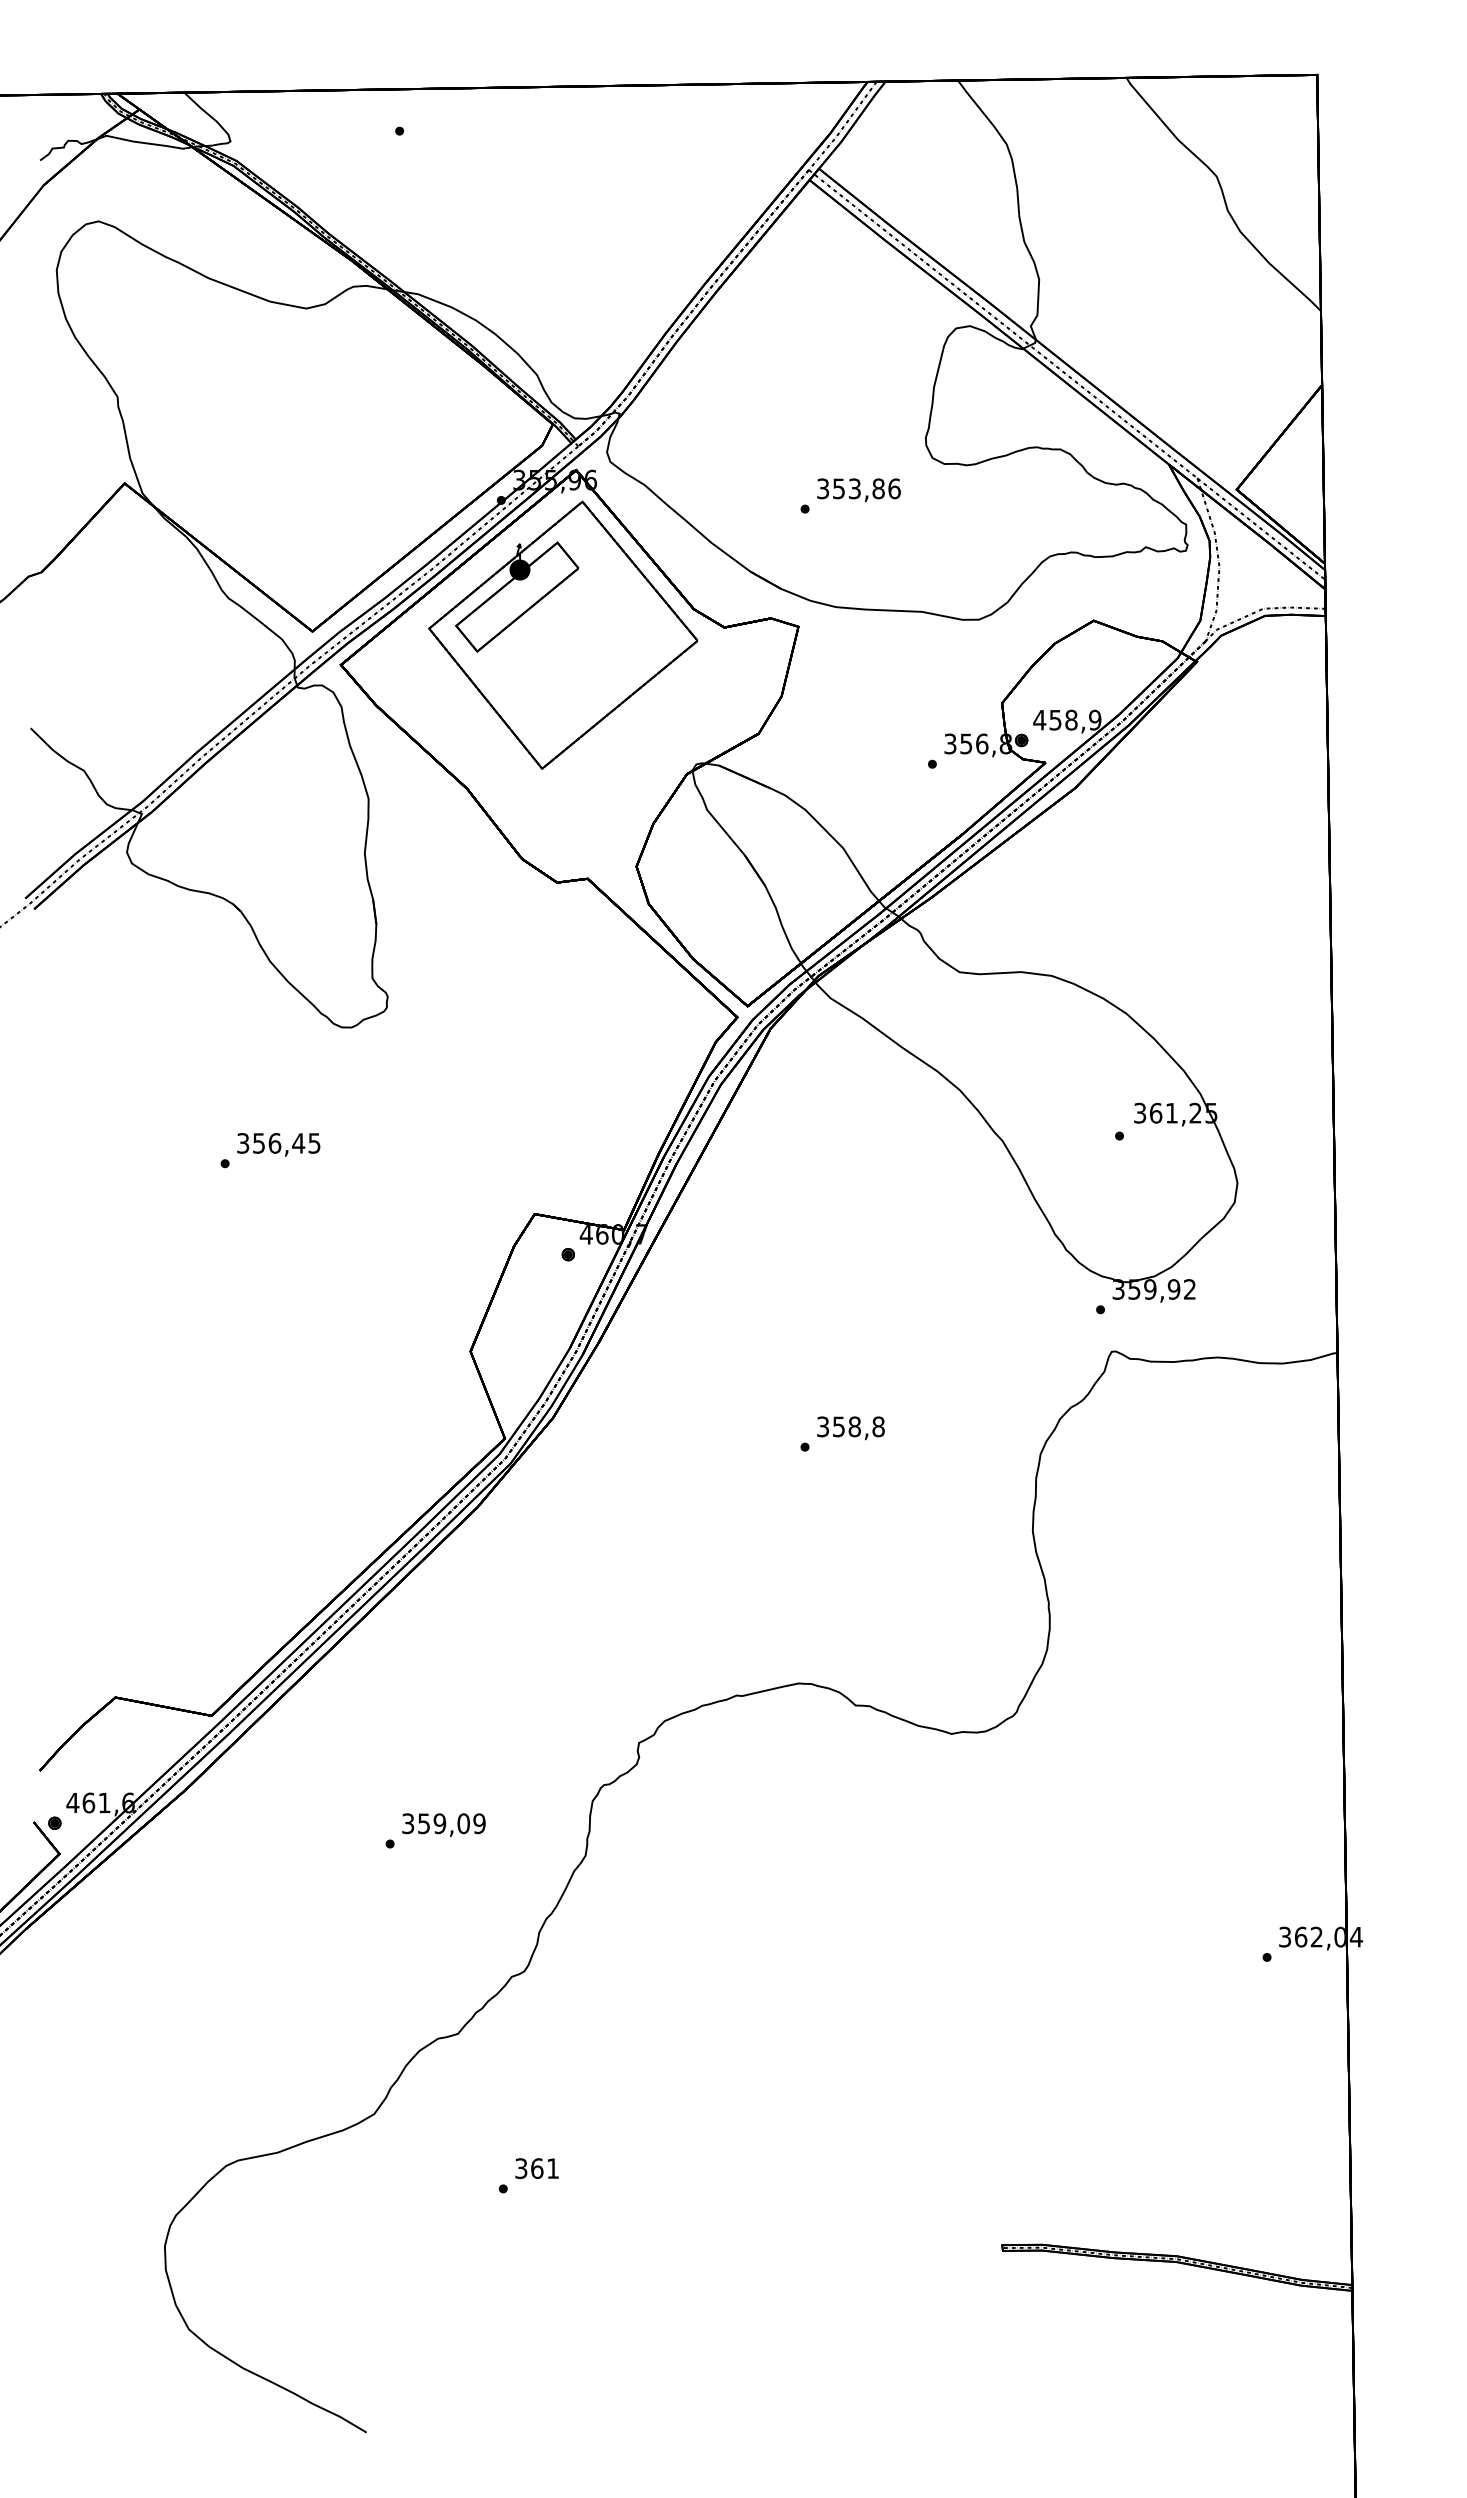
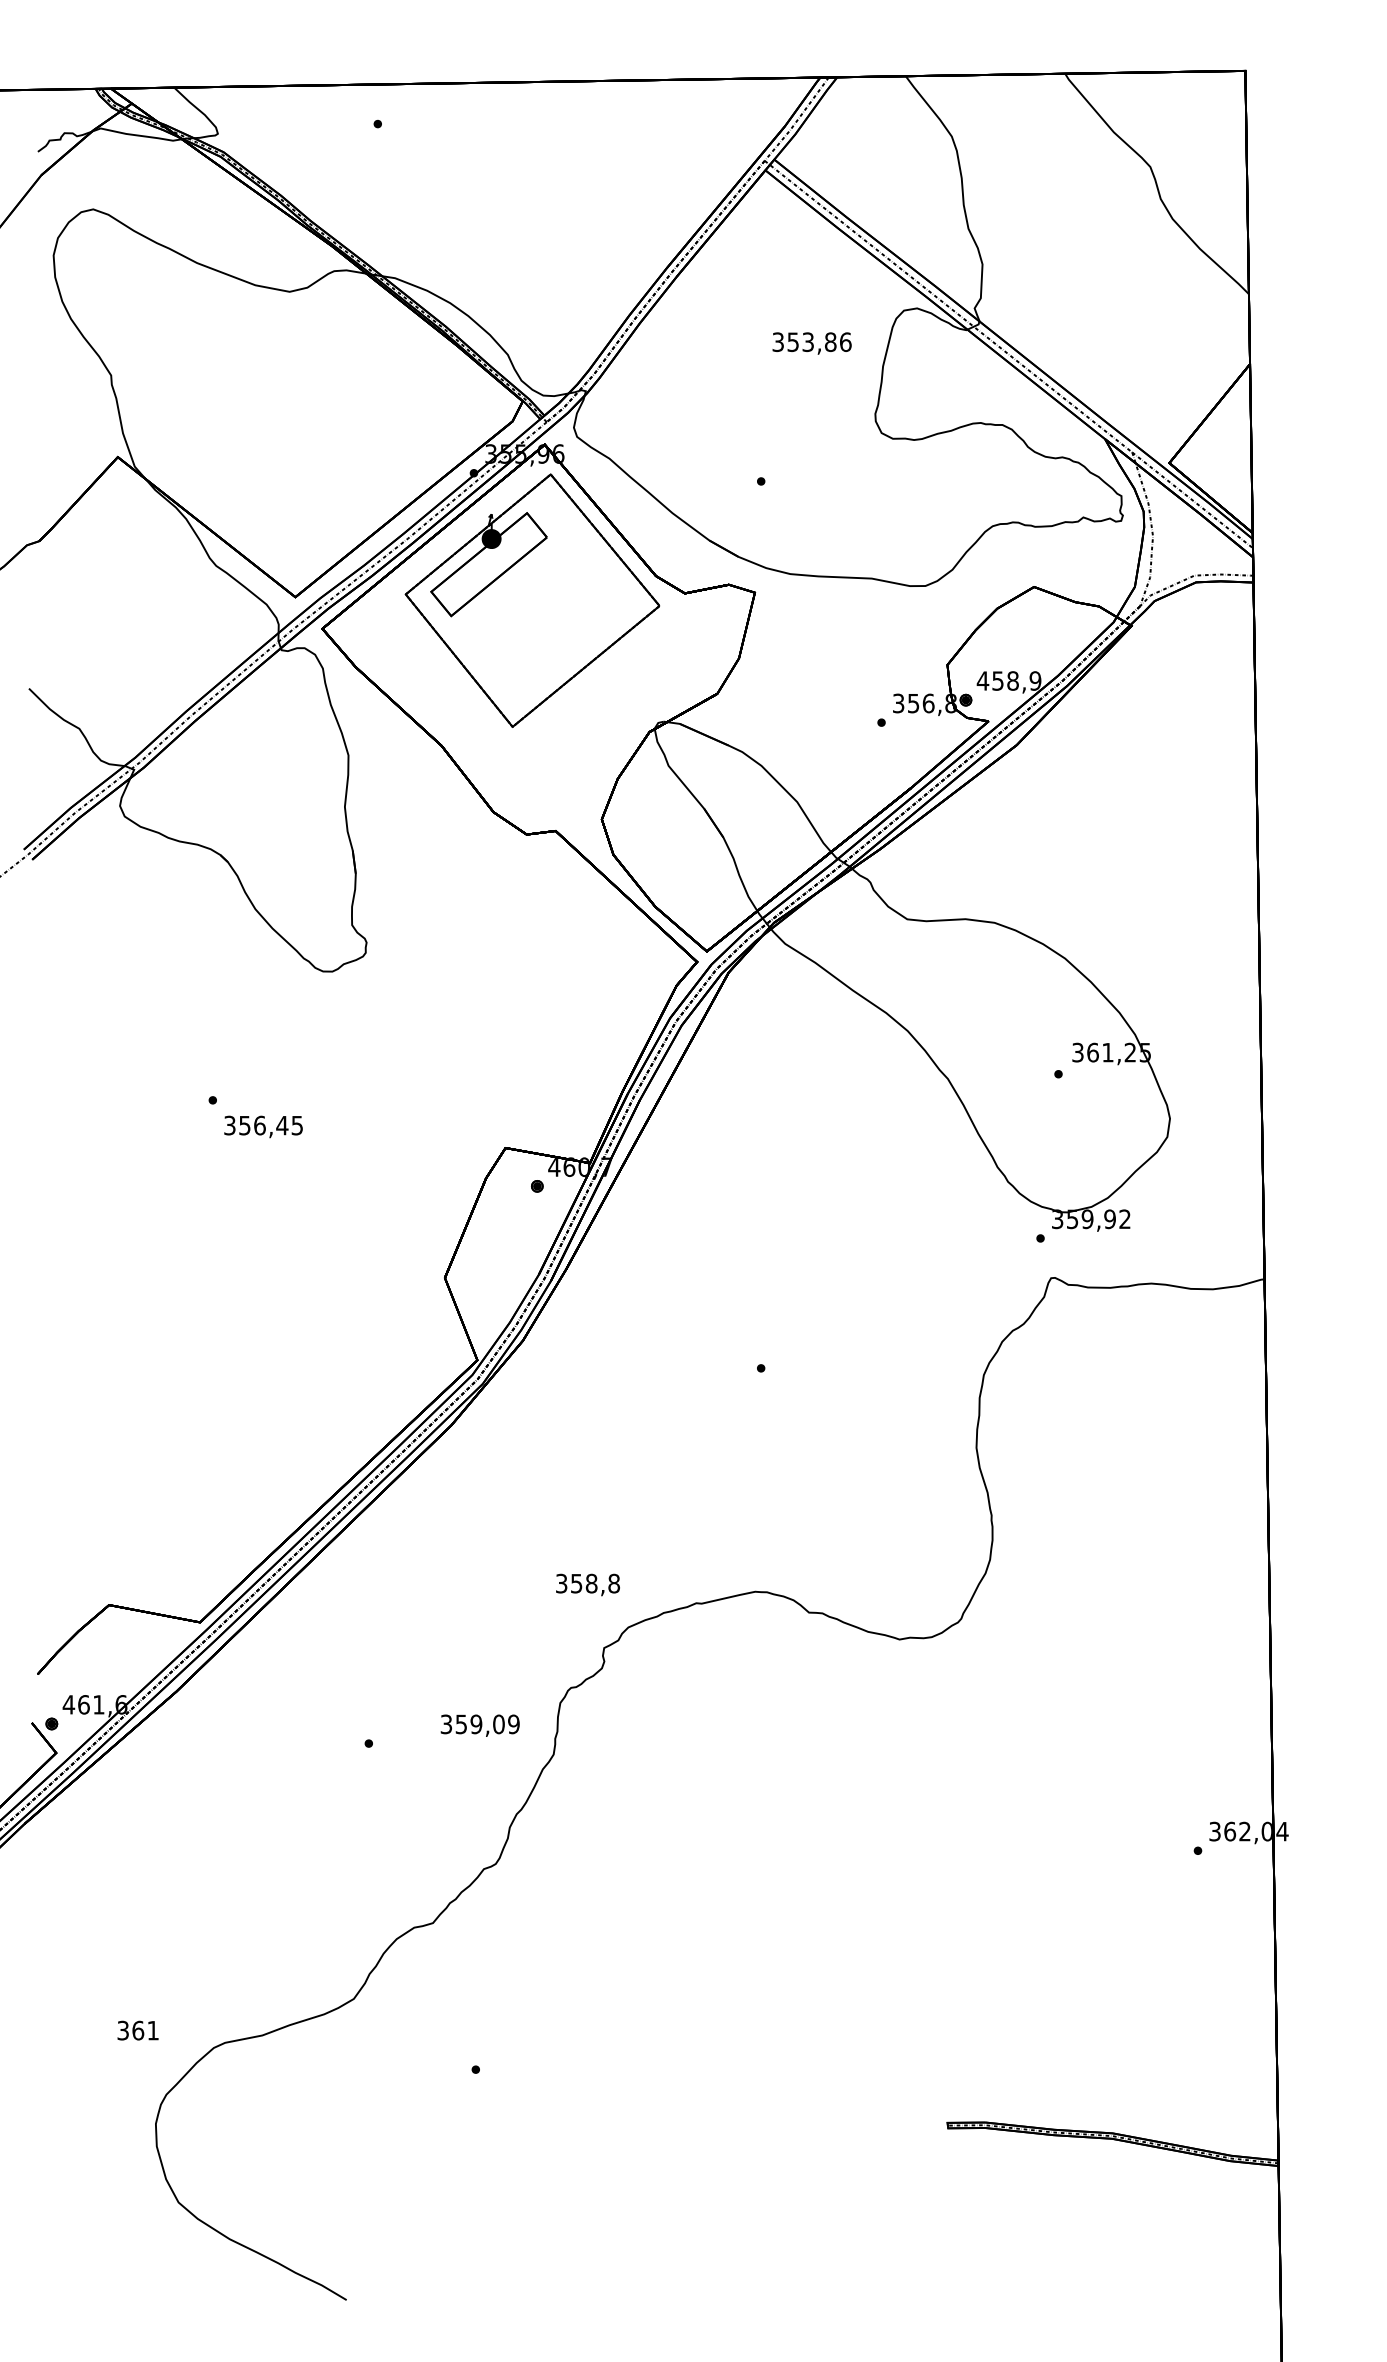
text: (858, 490) -> (811, 343), moved
text: (278, 1144) -> (263, 1126), moved
text: (850, 1428) -> (587, 1585), moved
text: (443, 1824) -> (479, 1725), moved
text: (536, 2168) -> (137, 2030), moved

